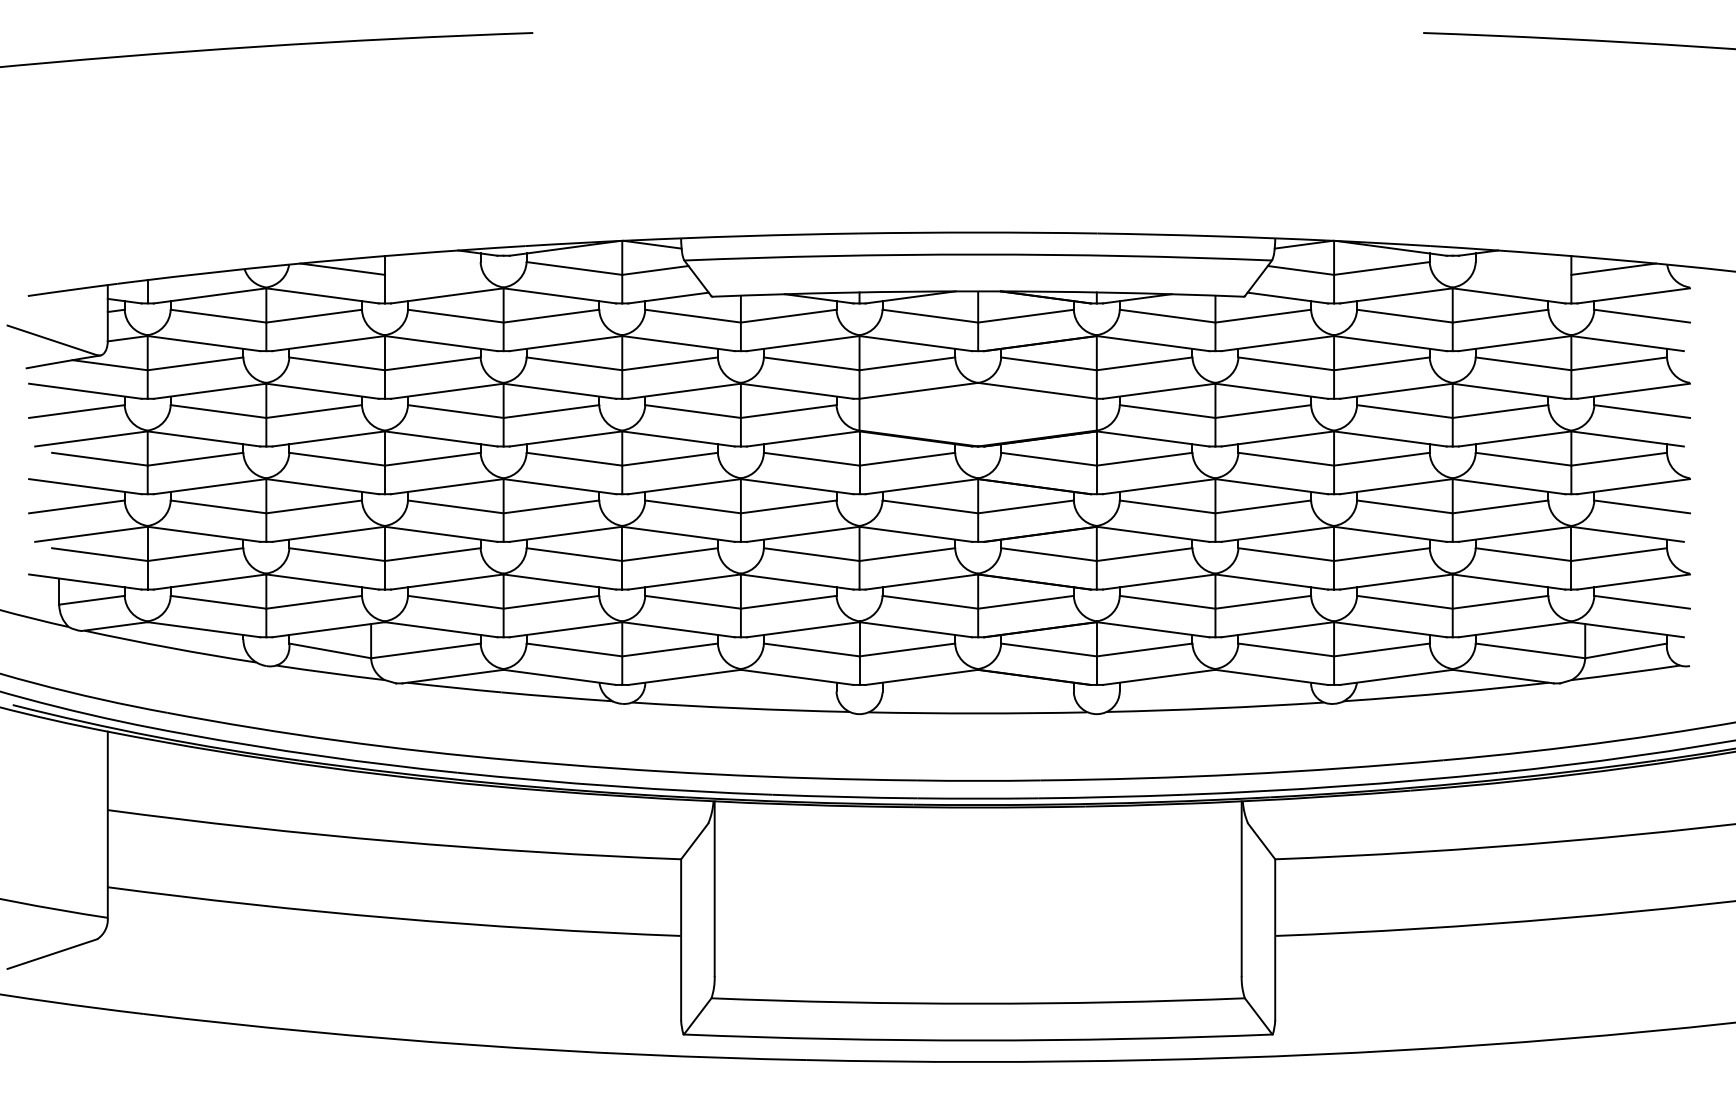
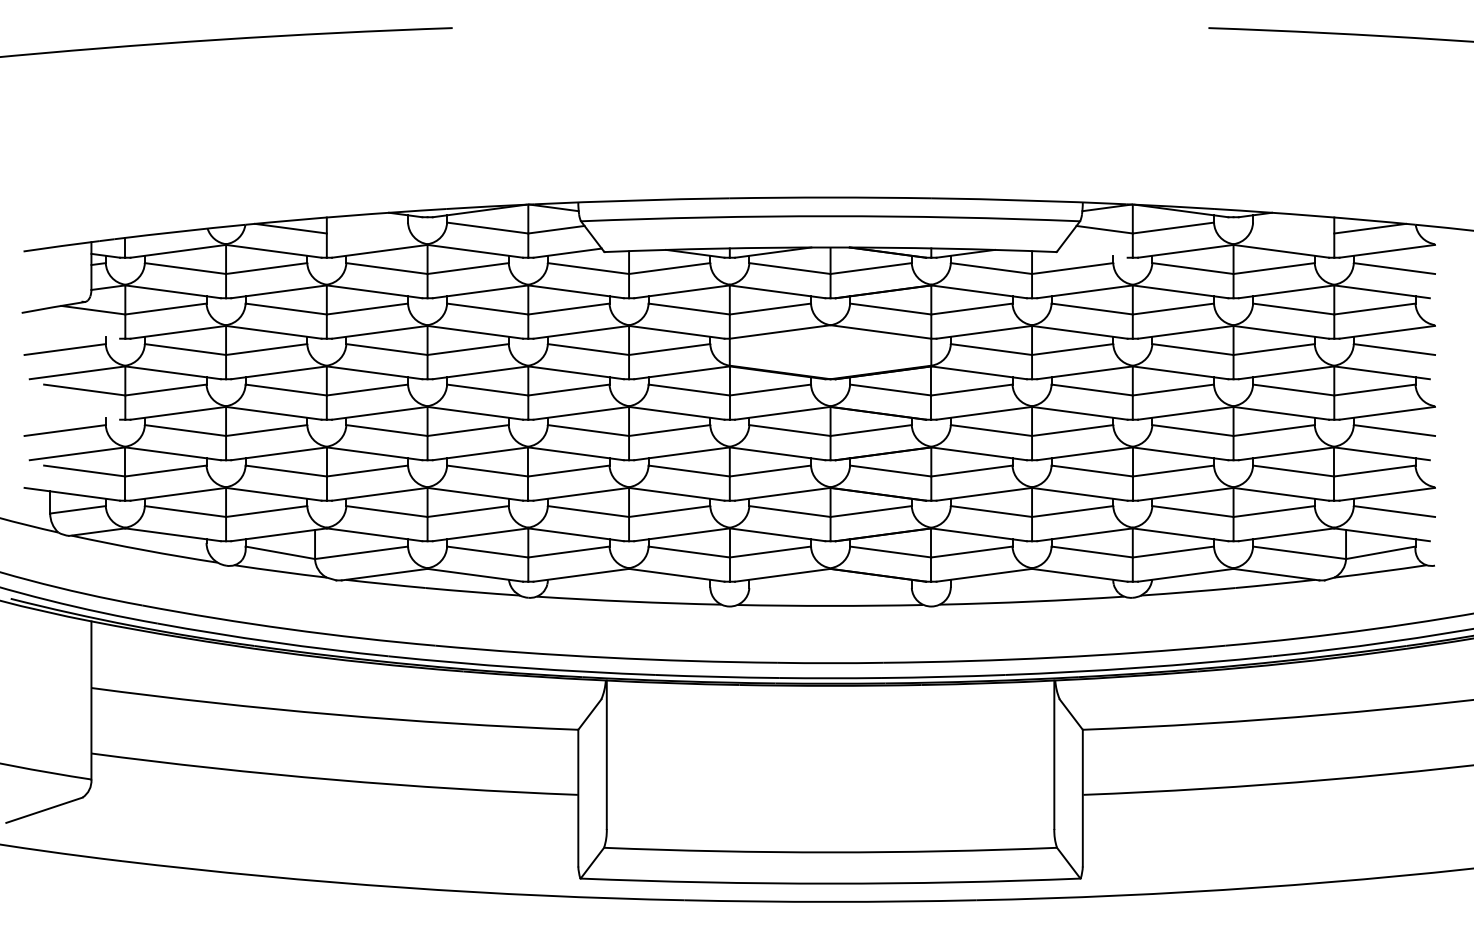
line: (1287, 297) -> (1093, 252), removed
line: (52, 340) -> (44, 289), removed
line: (85, 390) -> (72, 331), removed
line: (85, 486) -> (72, 413), removed

